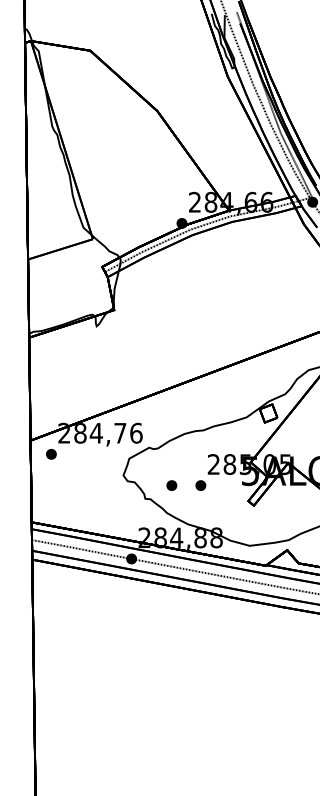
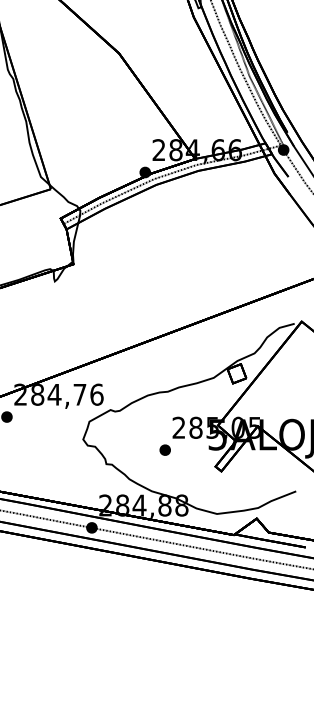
part: (171, 485) -> (134, 450), removed

